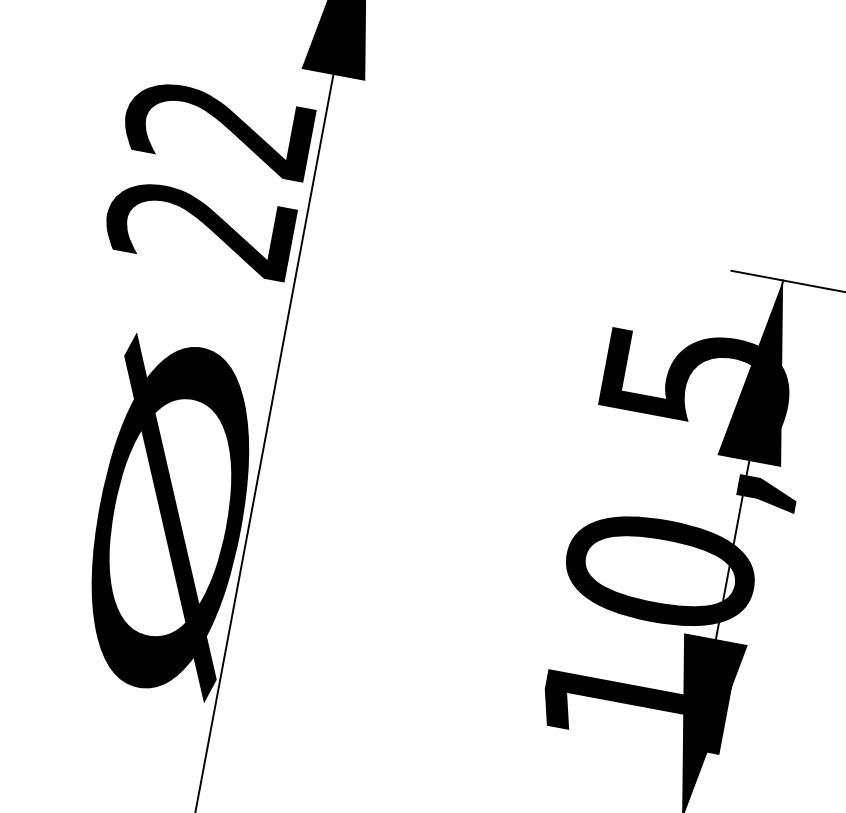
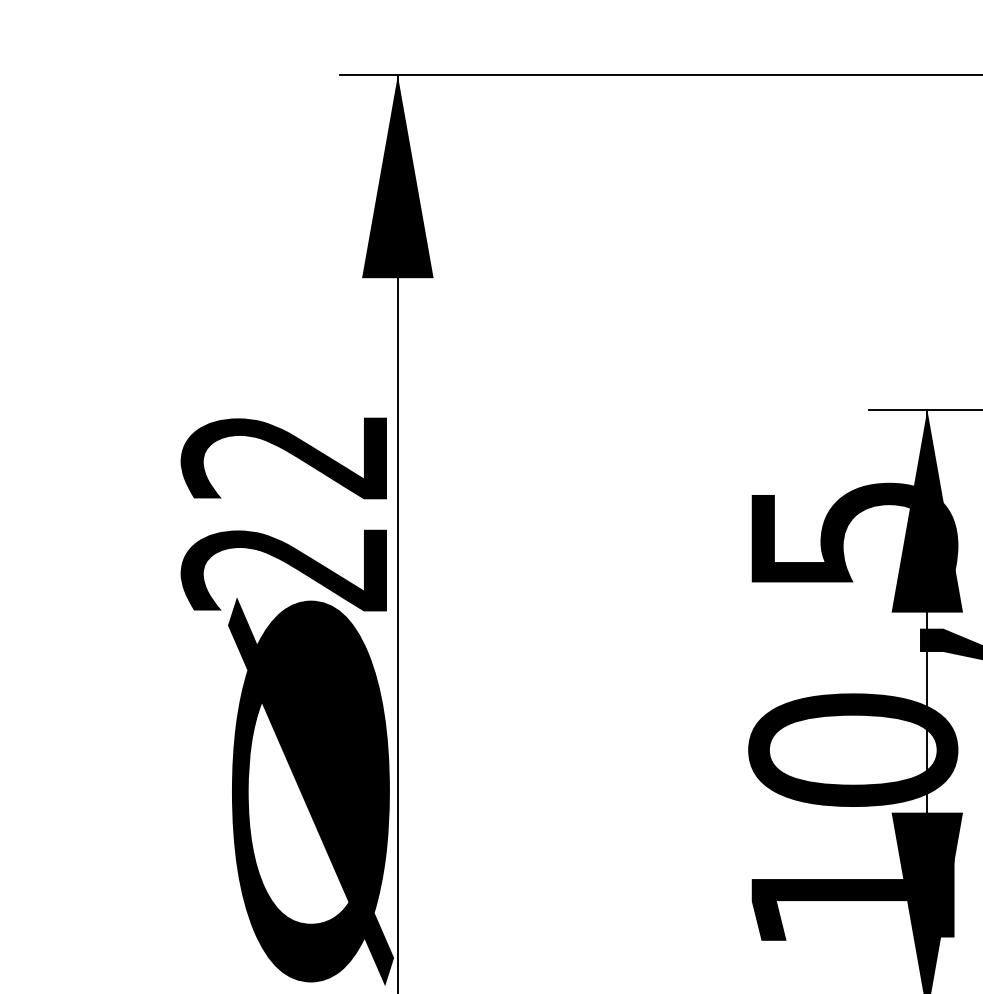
text: (208, 179) -> (283, 514), moved

